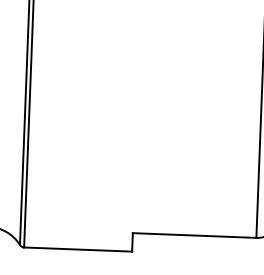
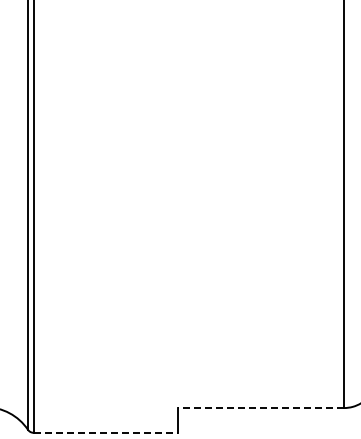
line: (194, 235) -> (261, 408), solid -> dashed
line: (78, 249) -> (106, 432), solid -> dashed

